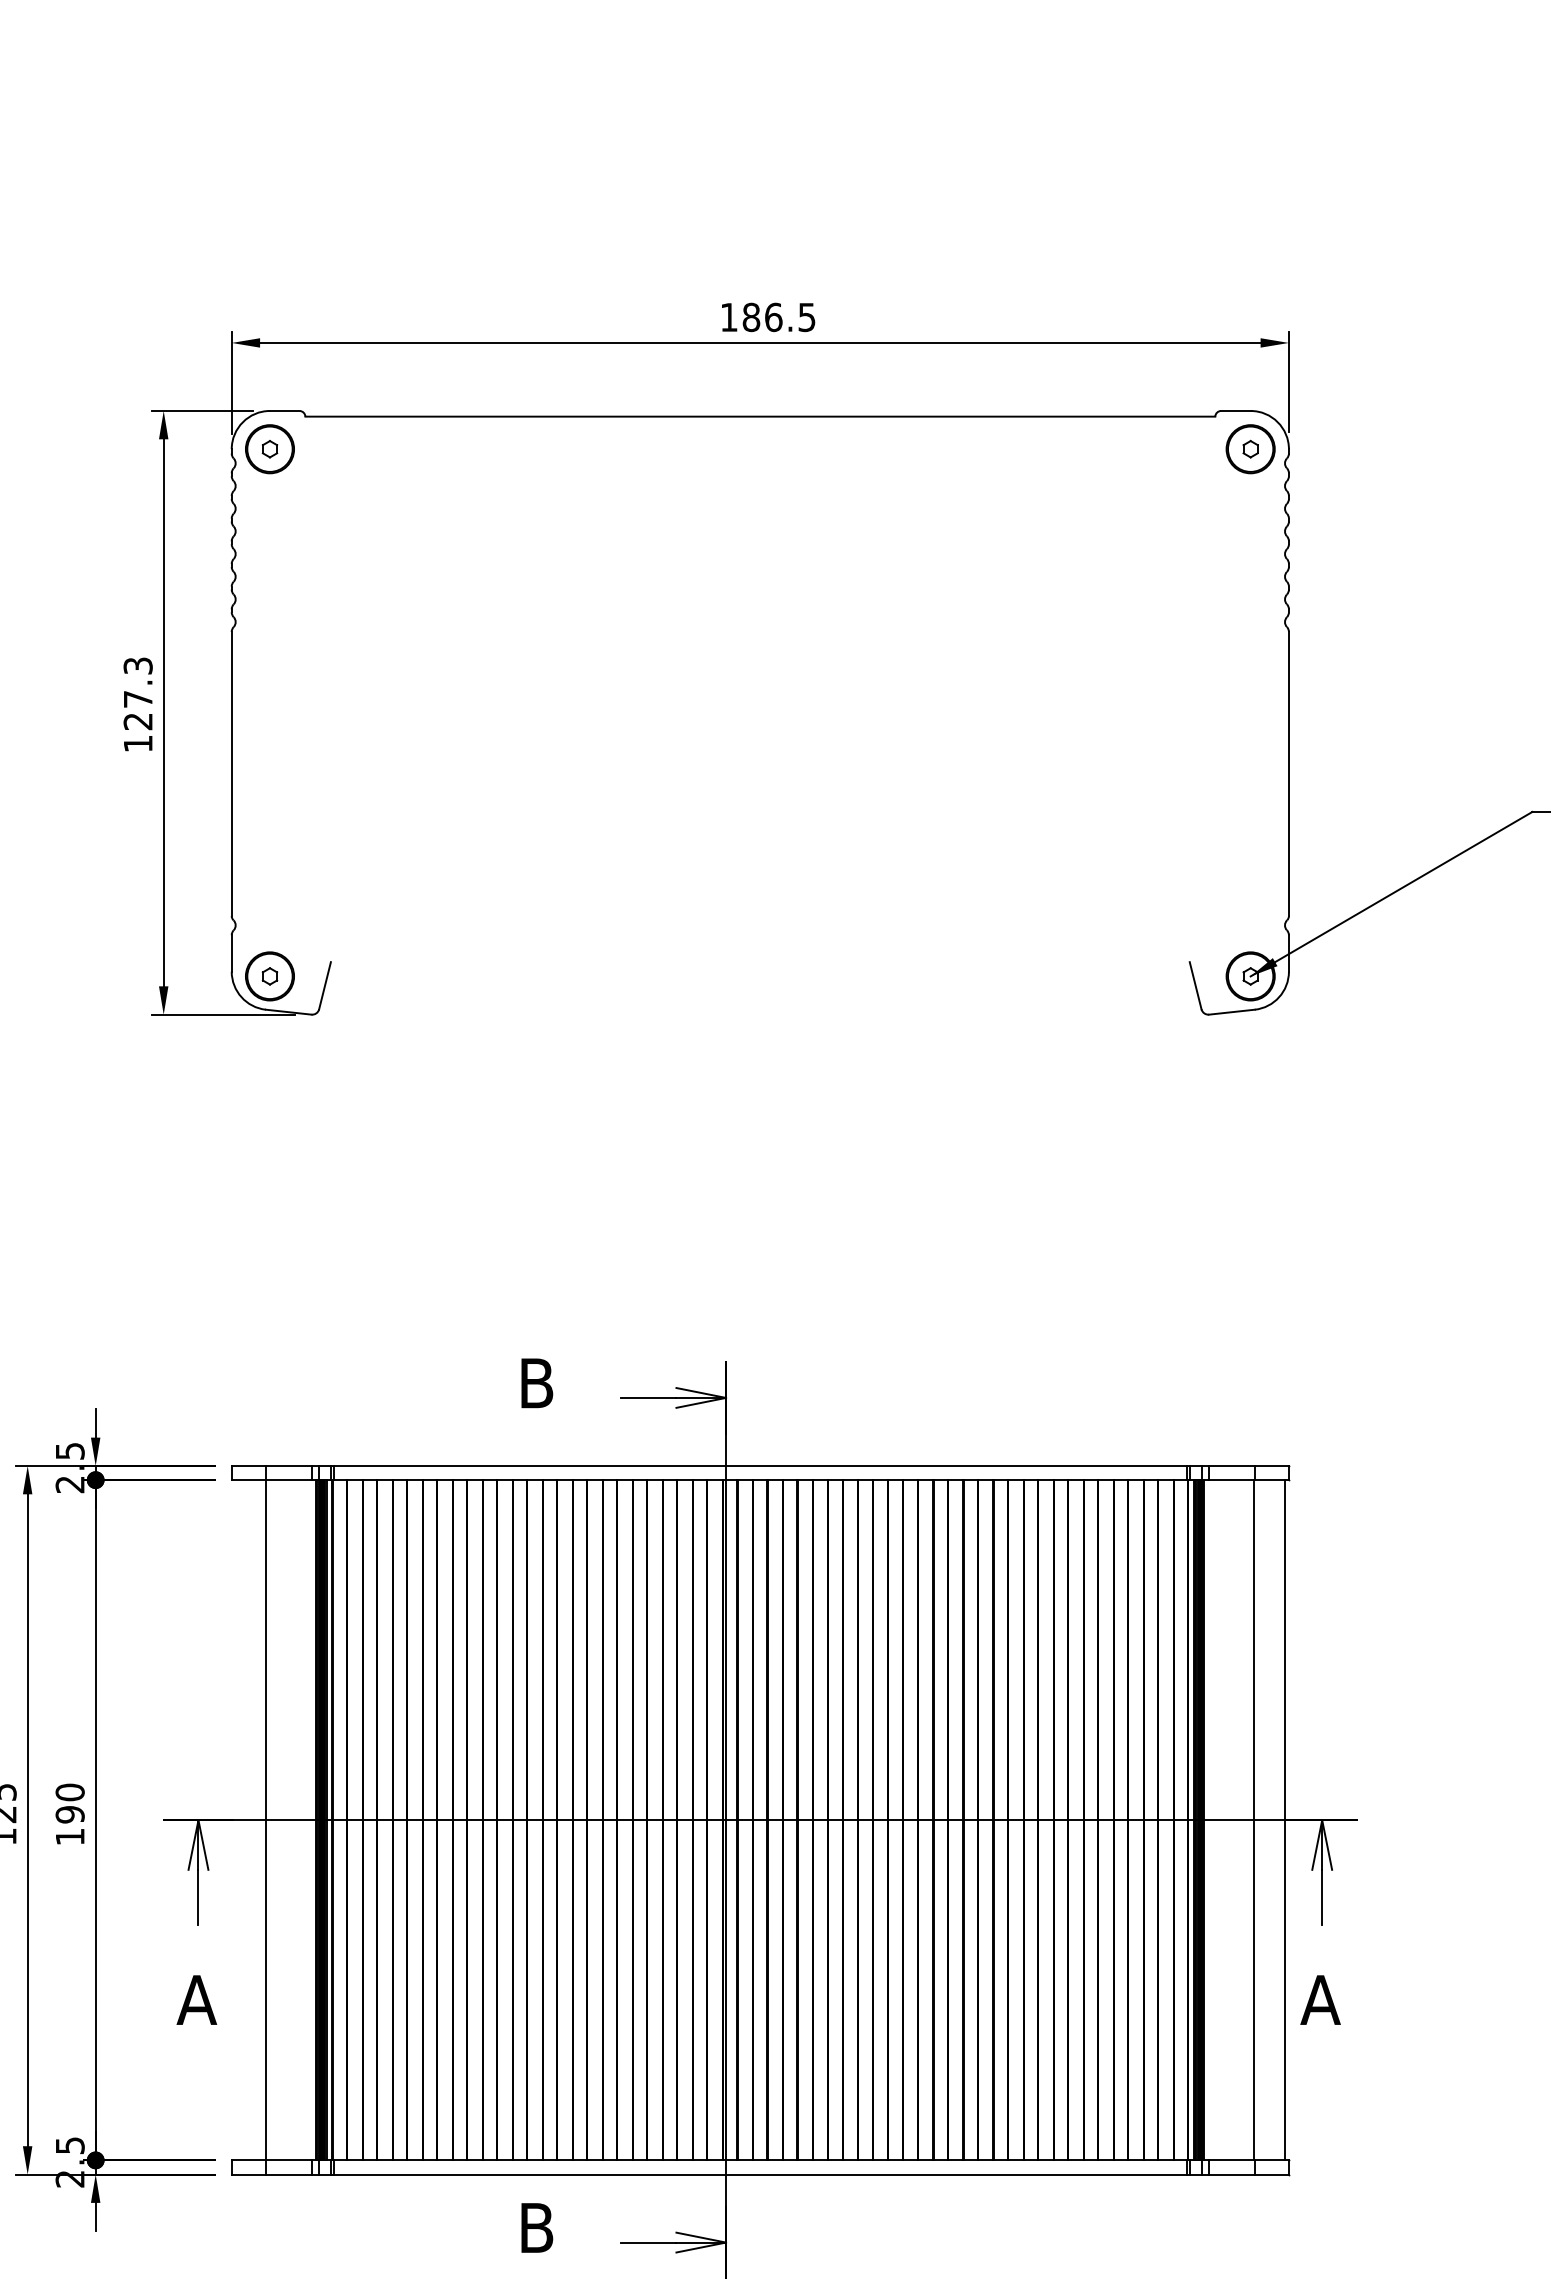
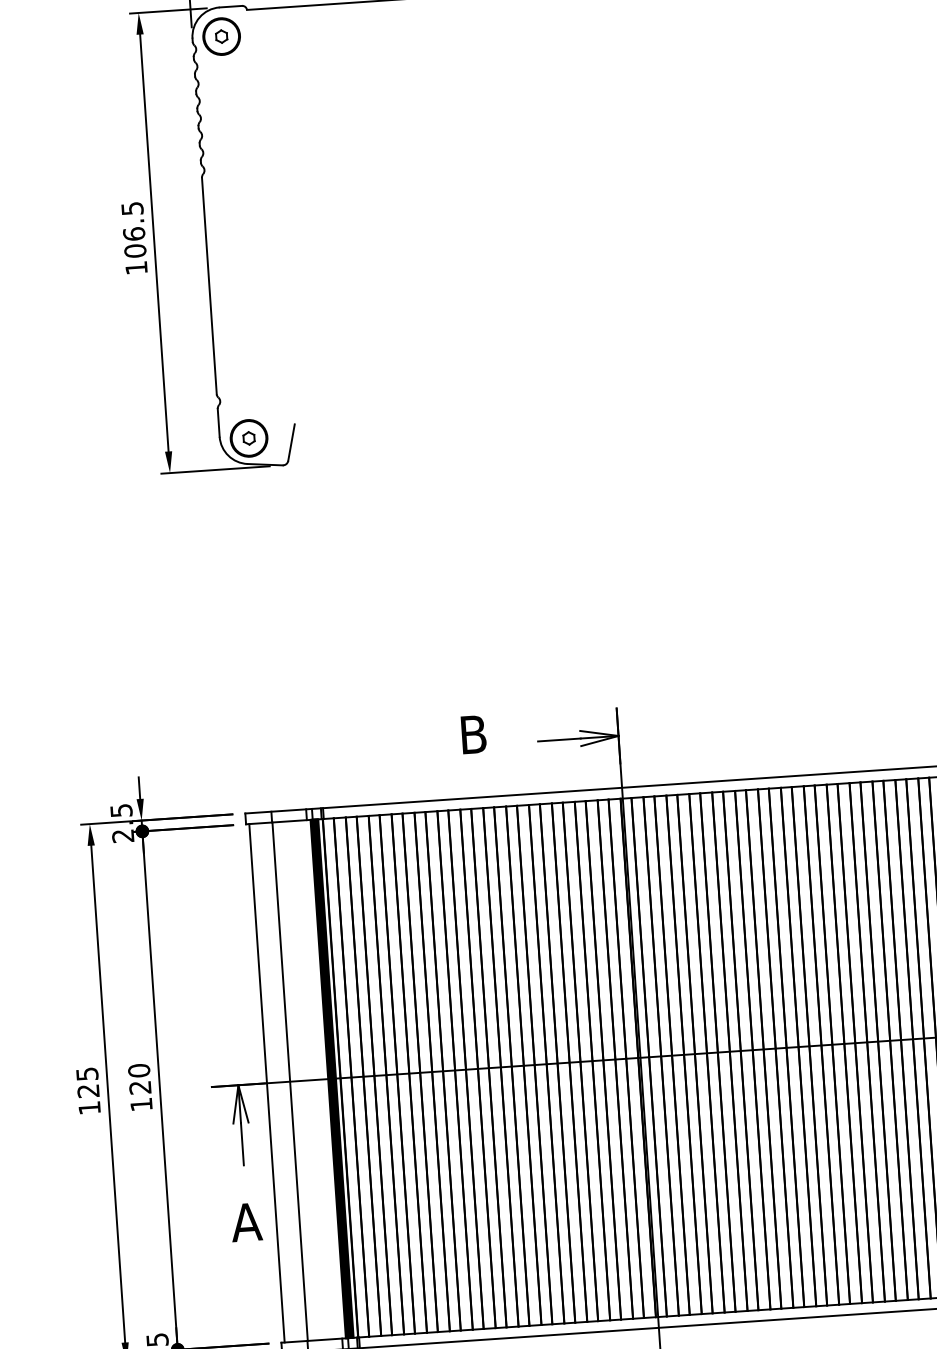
text: (137, 693) -> (133, 229), 127.3 -> 106.5
text: (69, 1814) -> (139, 1087), 190 -> 120
line: (235, 1820) -> (266, 1083), added

